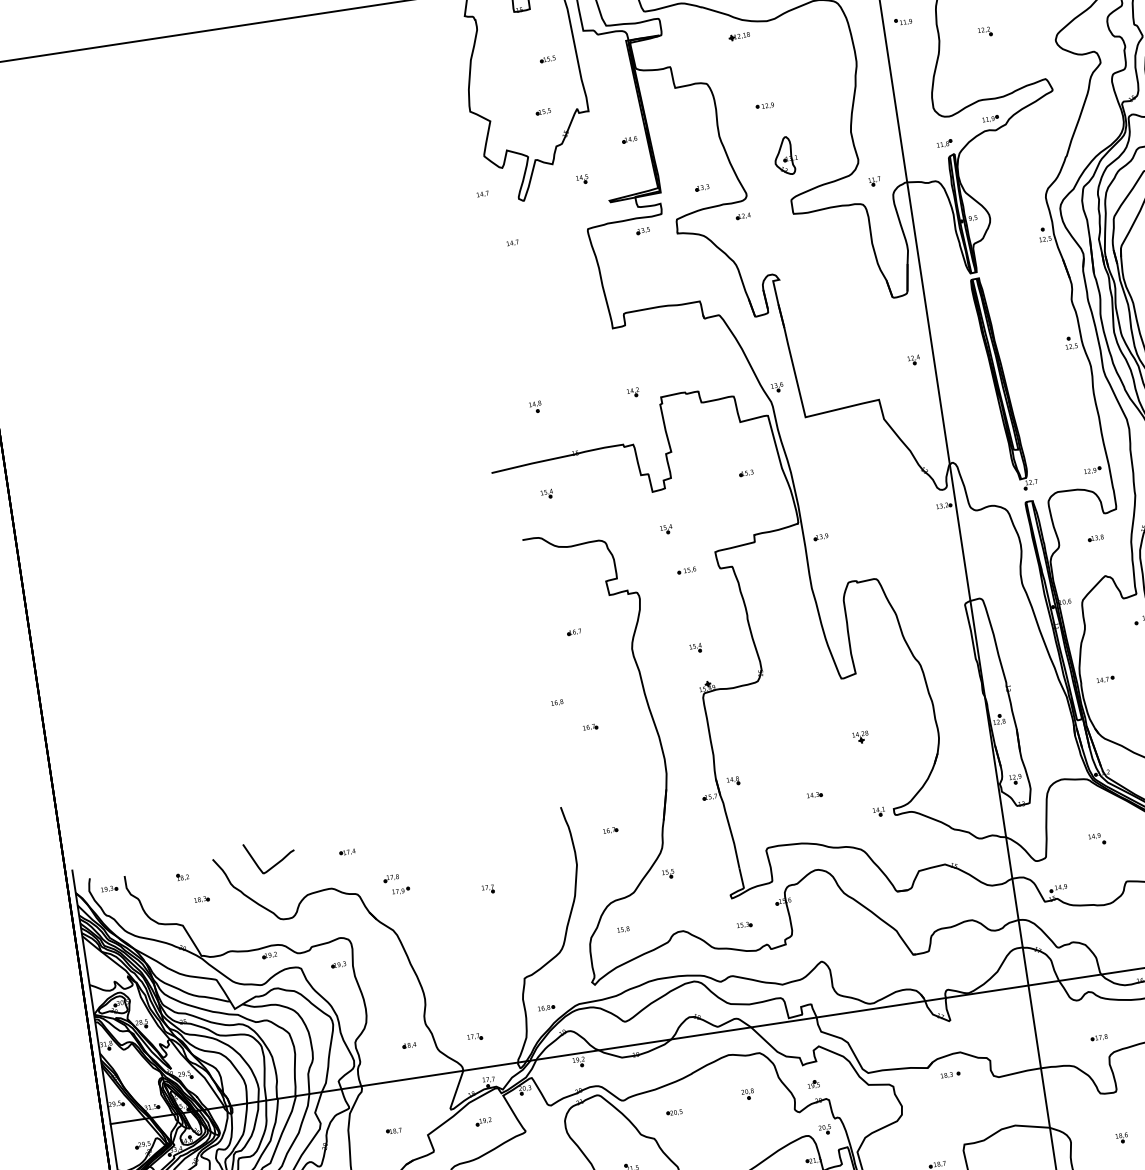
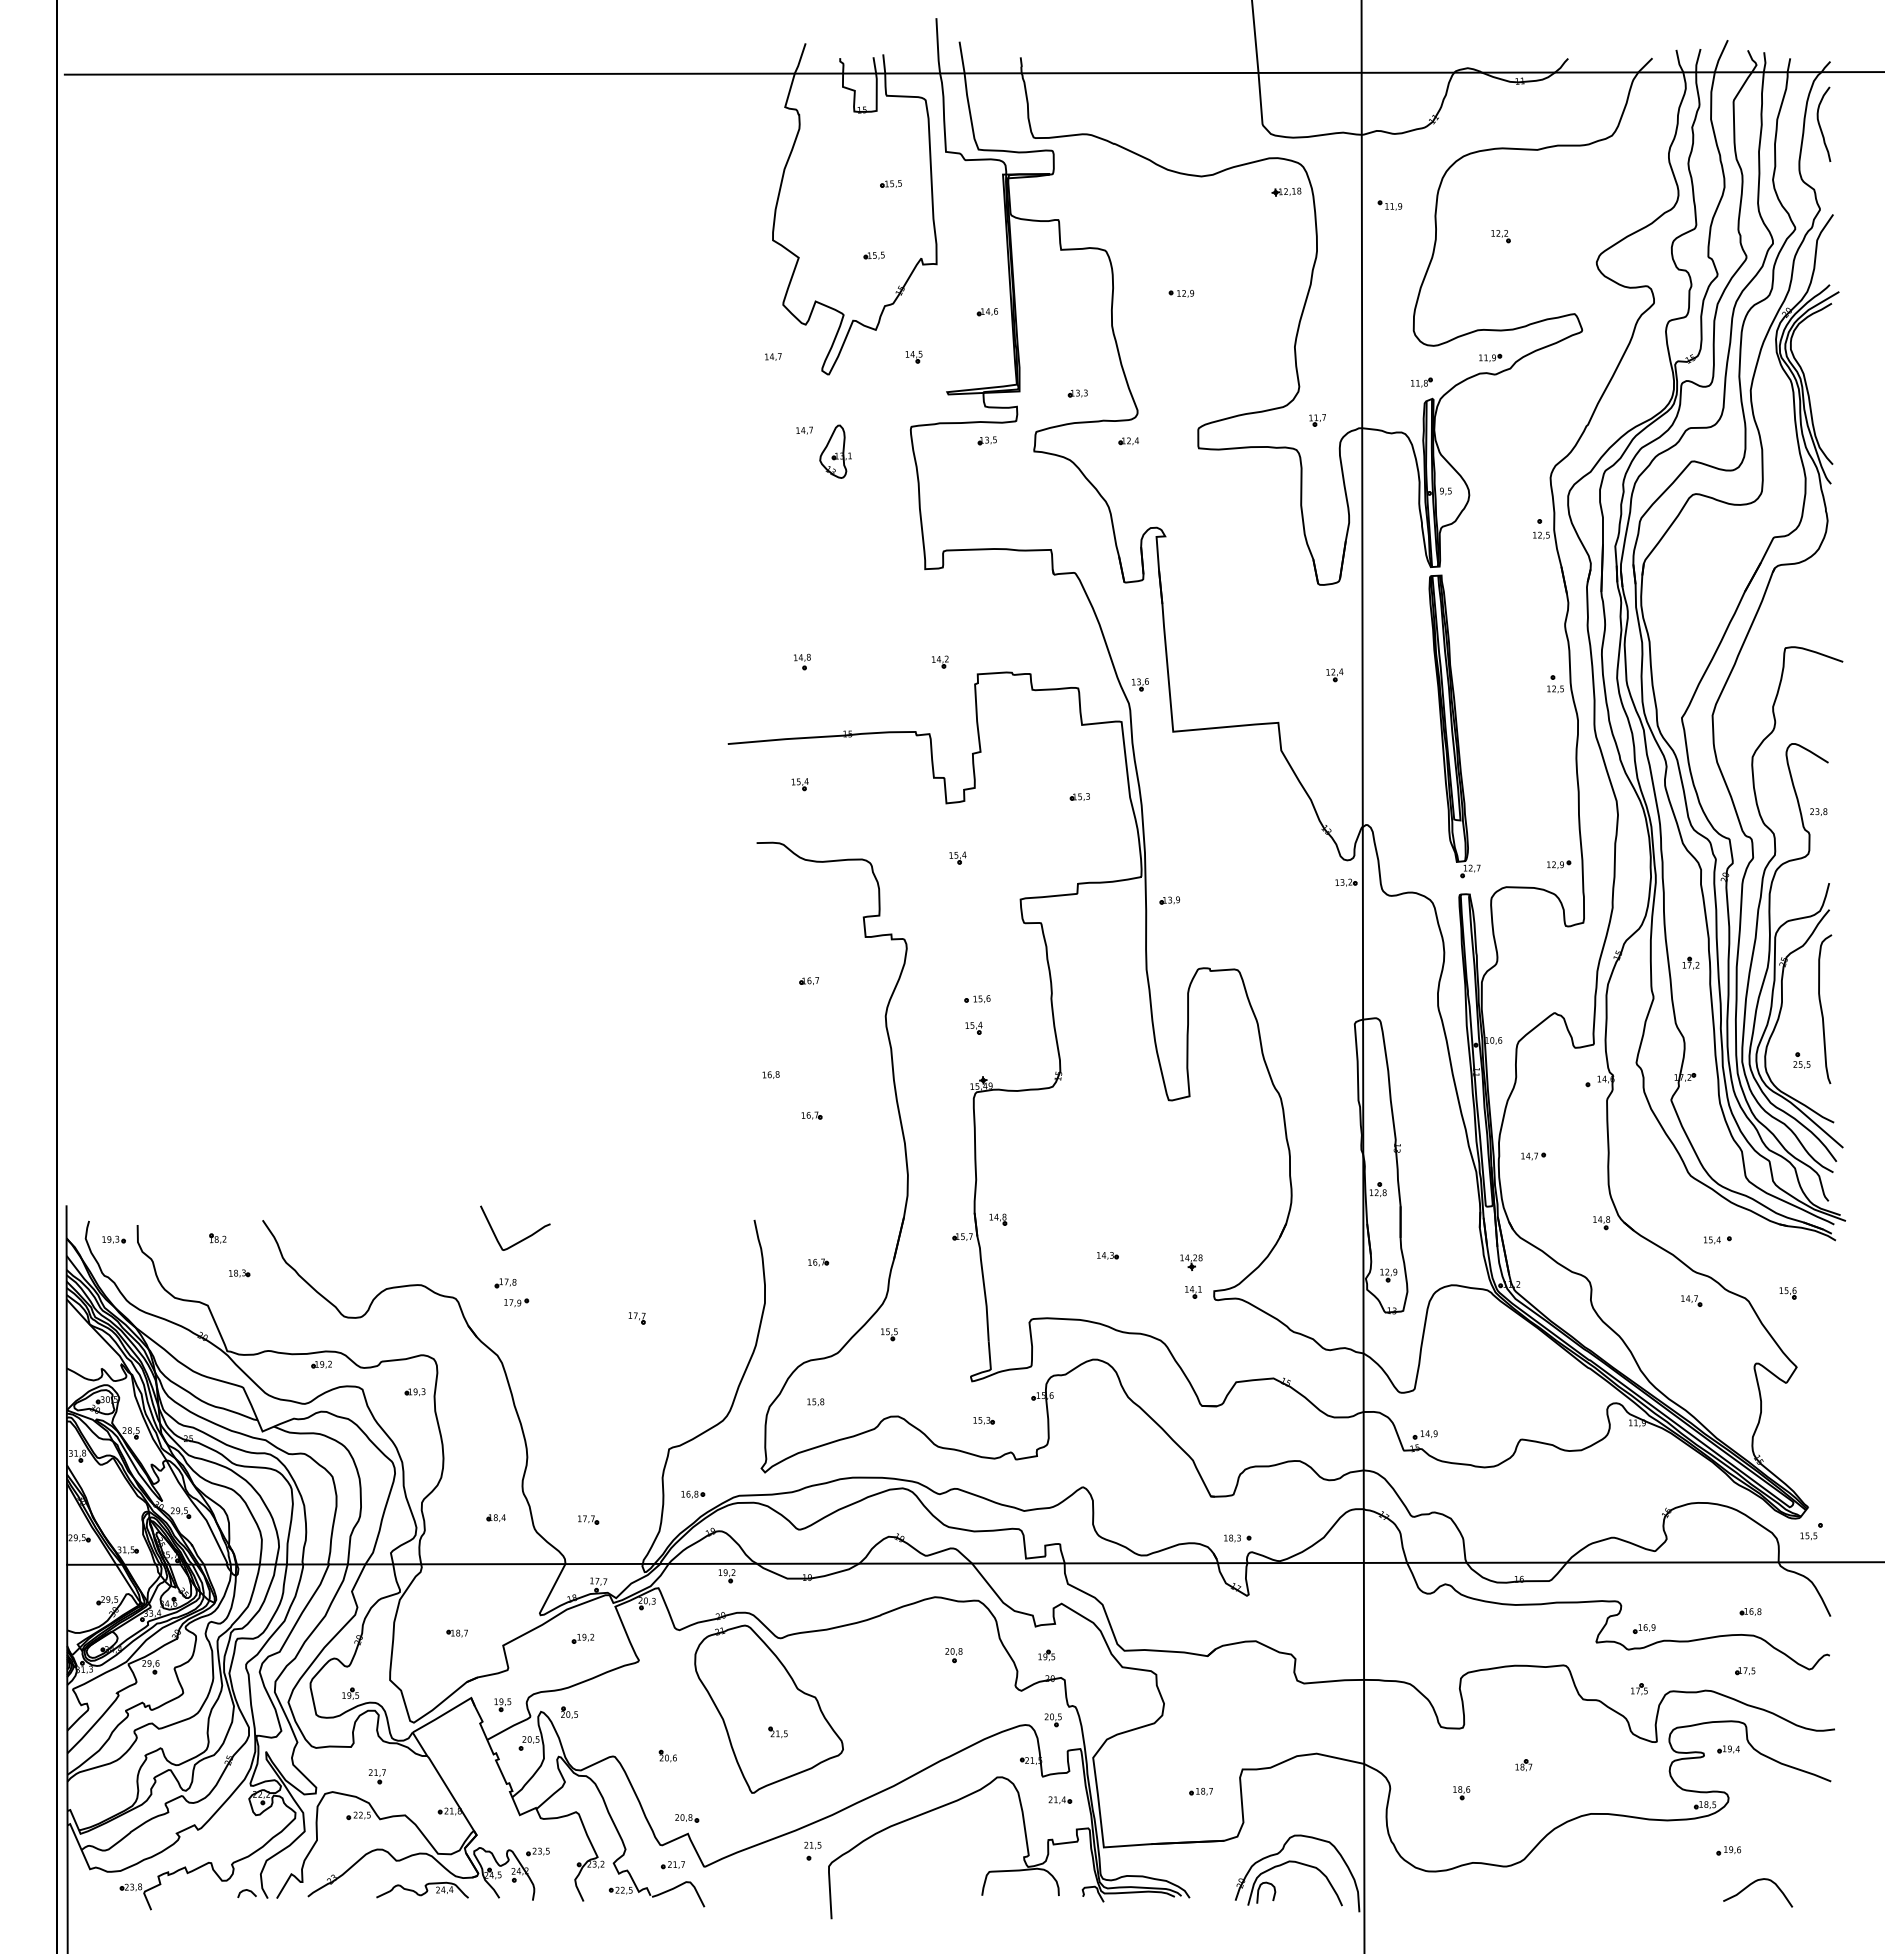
part: (739, 36) -> (1286, 191), moved
part: (785, 155) -> (835, 451), moved
part: (1095, 537) -> (1549, 958), removed
part: (686, 570) -> (977, 998), moved
part: (860, 737) -> (1191, 1262), moved
part: (1096, 838) -> (1488, 1374), removed
part: (347, 852) -> (450, 1238), removed
curve: (275, 863) -> (521, 1239), moved
part: (1098, 1037) -> (1450, 1649), removed
part: (950, 1075) -> (1237, 1538), moved
part: (674, 1112) -> (848, 1665), removed

